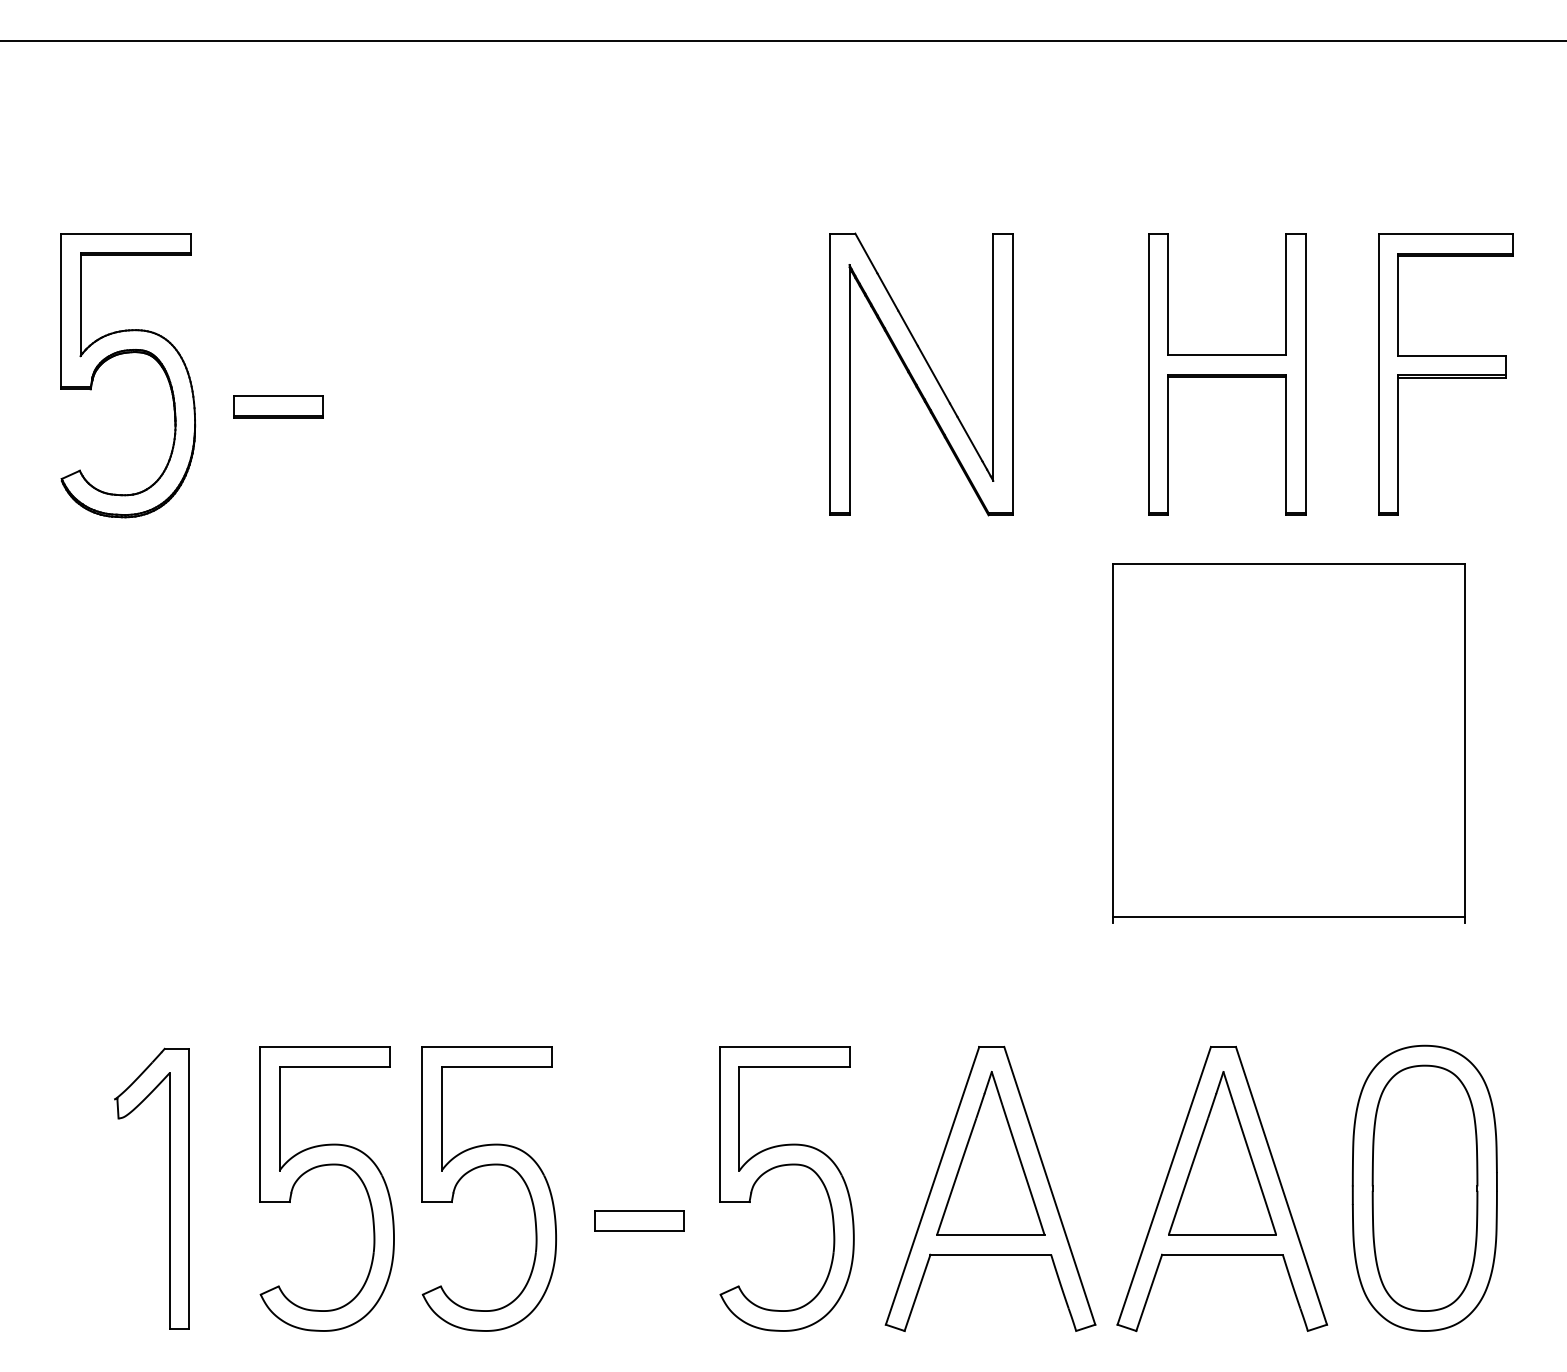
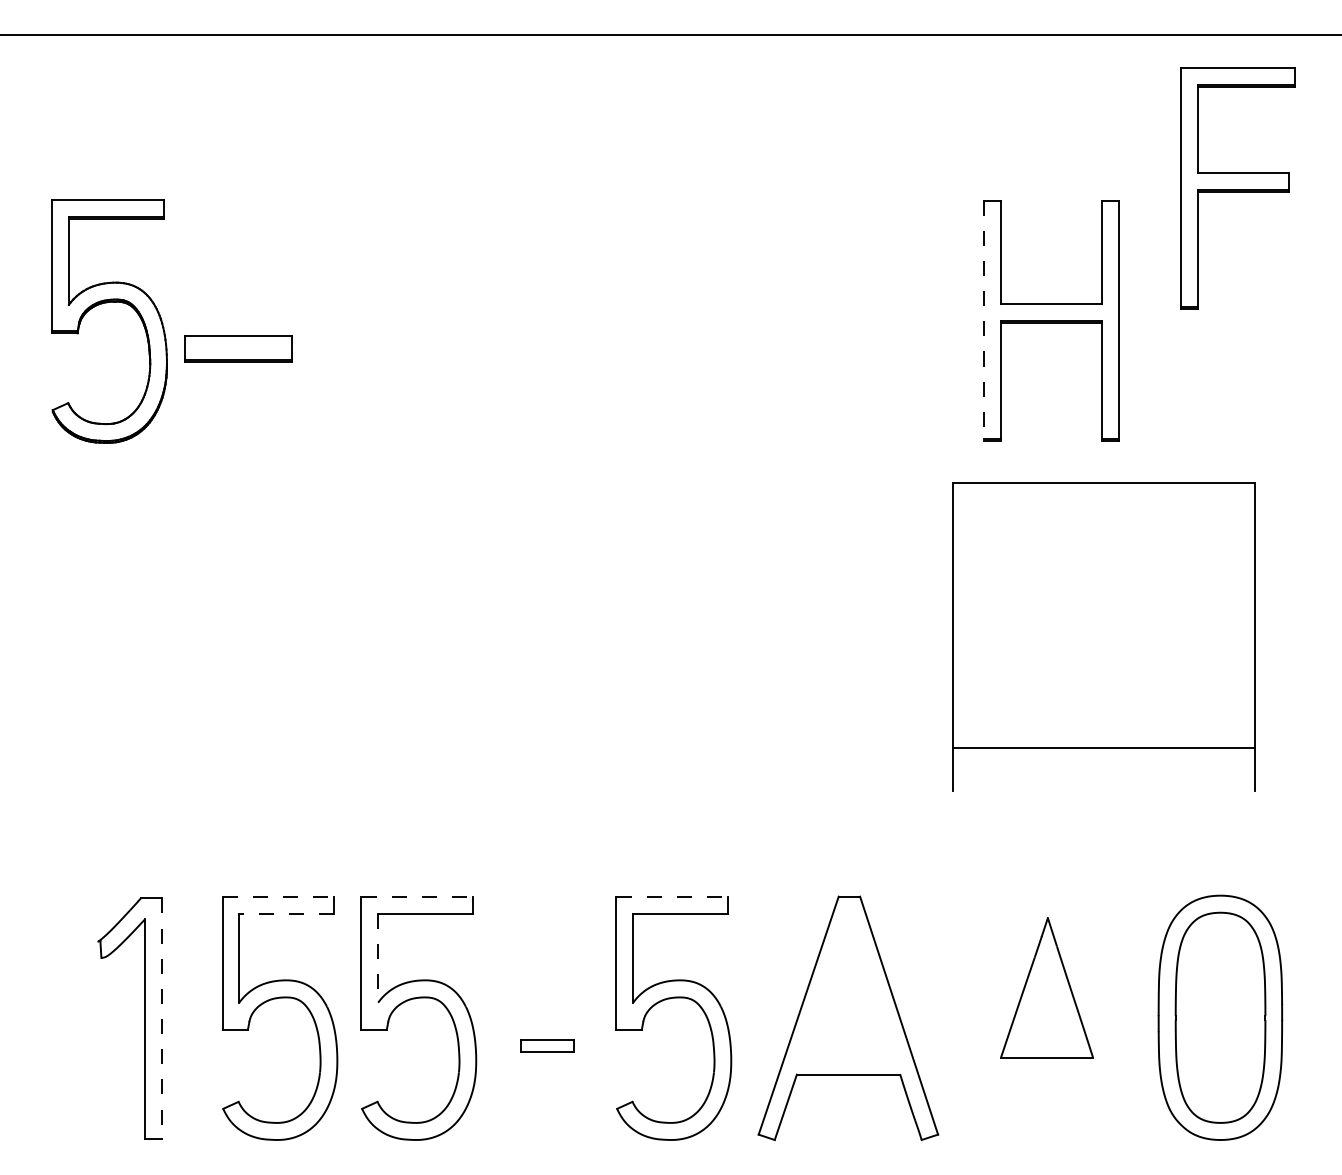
part: (921, 374) -> (789, 320), removed
part: (1445, 374) -> (1238, 188), moved
line: (1148, 375) -> (983, 321), solid -> dashed
part: (278, 406) -> (238, 348), size x1.4
line: (1288, 916) -> (1103, 748), moved
line: (325, 1047) -> (278, 897), solid -> dashed
line: (487, 1047) -> (417, 897), solid -> dashed
line: (785, 1047) -> (672, 897), solid -> dashed
line: (334, 1066) -> (286, 913), solid -> dashed
line: (441, 1118) -> (378, 957), solid -> dashed
part: (990, 1153) -> (848, 987), removed
line: (189, 1189) -> (162, 1018), solid -> dashed
part: (1222, 1189) -> (1047, 1018), removed
part: (639, 1220) -> (547, 1045), size x0.7

